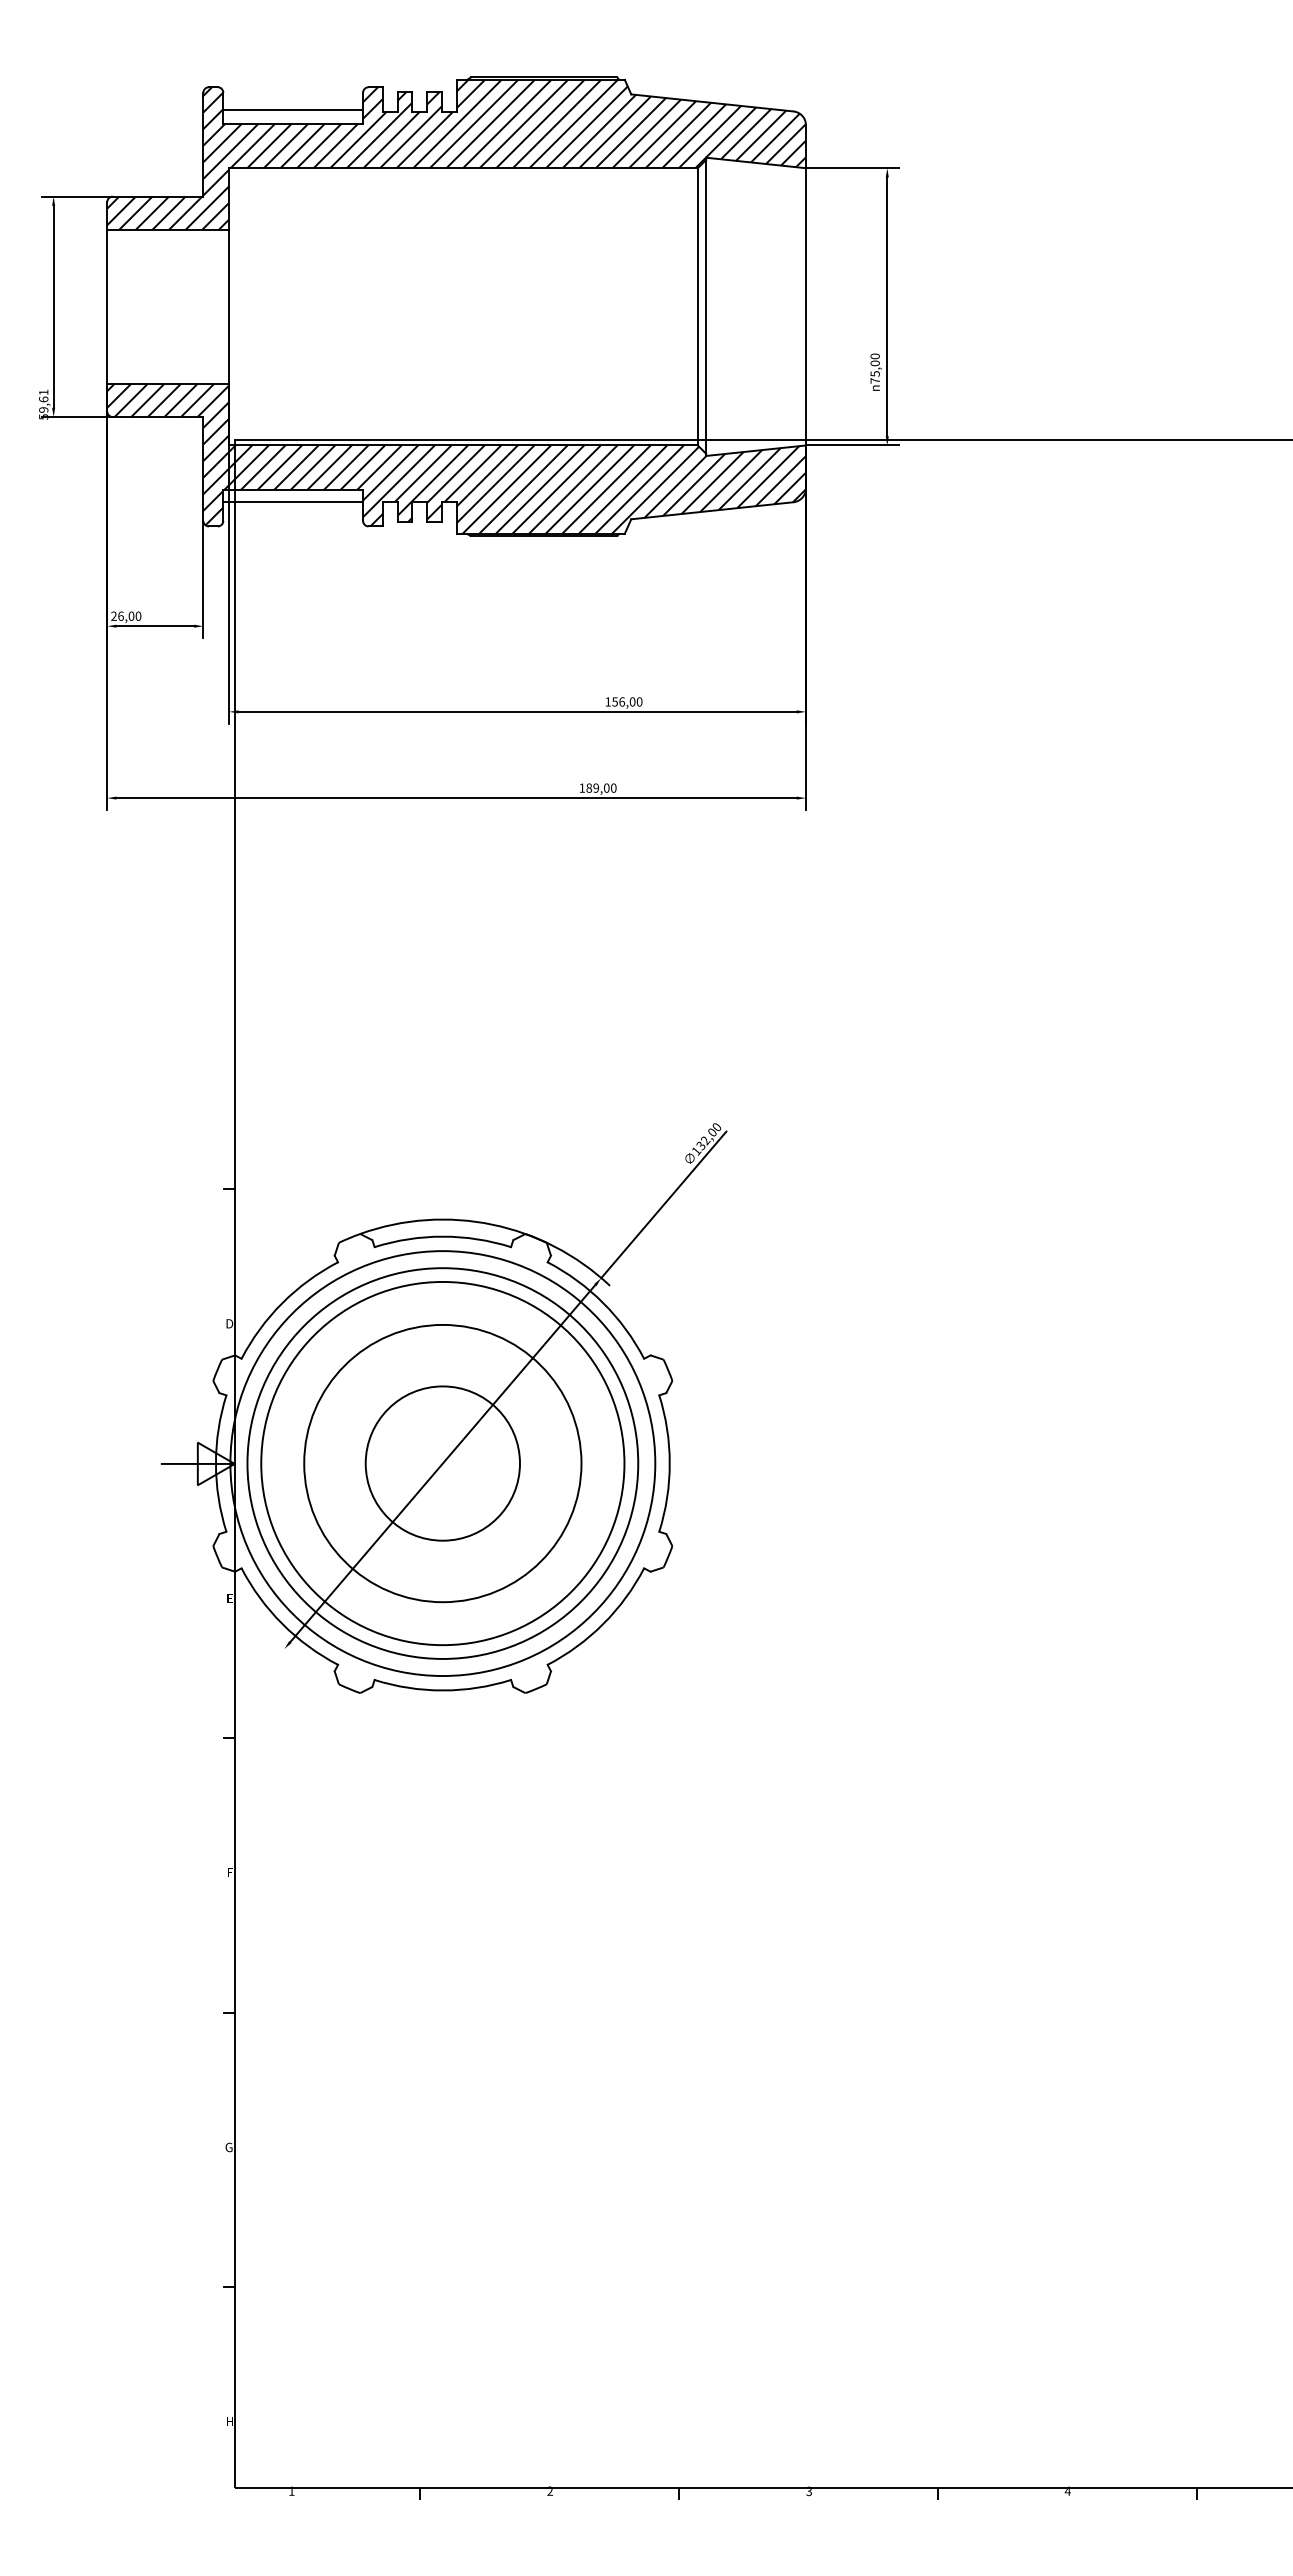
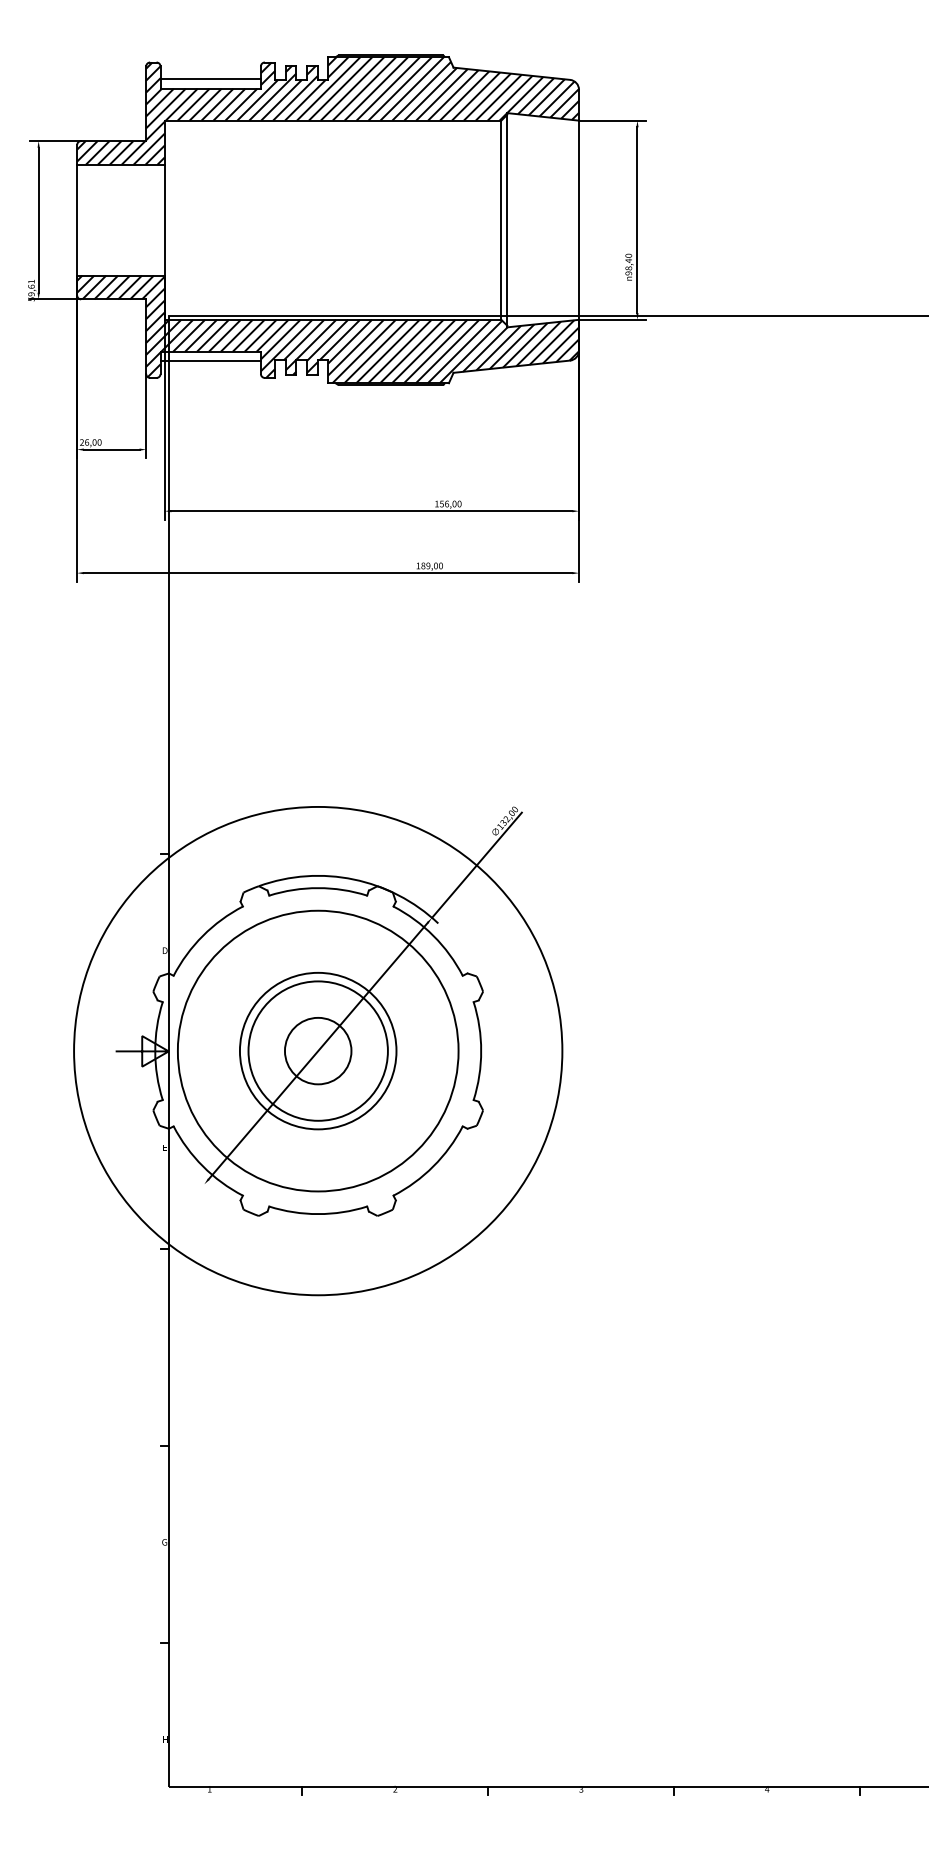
text: (874, 371) -> (628, 266), 75,00 -> 98,40
circle: (442, 1463) -> (317, 1051), size x0.6
circle: (442, 1463) -> (317, 1051), size x0.6
circle: (442, 1463) -> (317, 1051), size x0.7
circle: (442, 1463) -> (317, 1051), size x1.6

